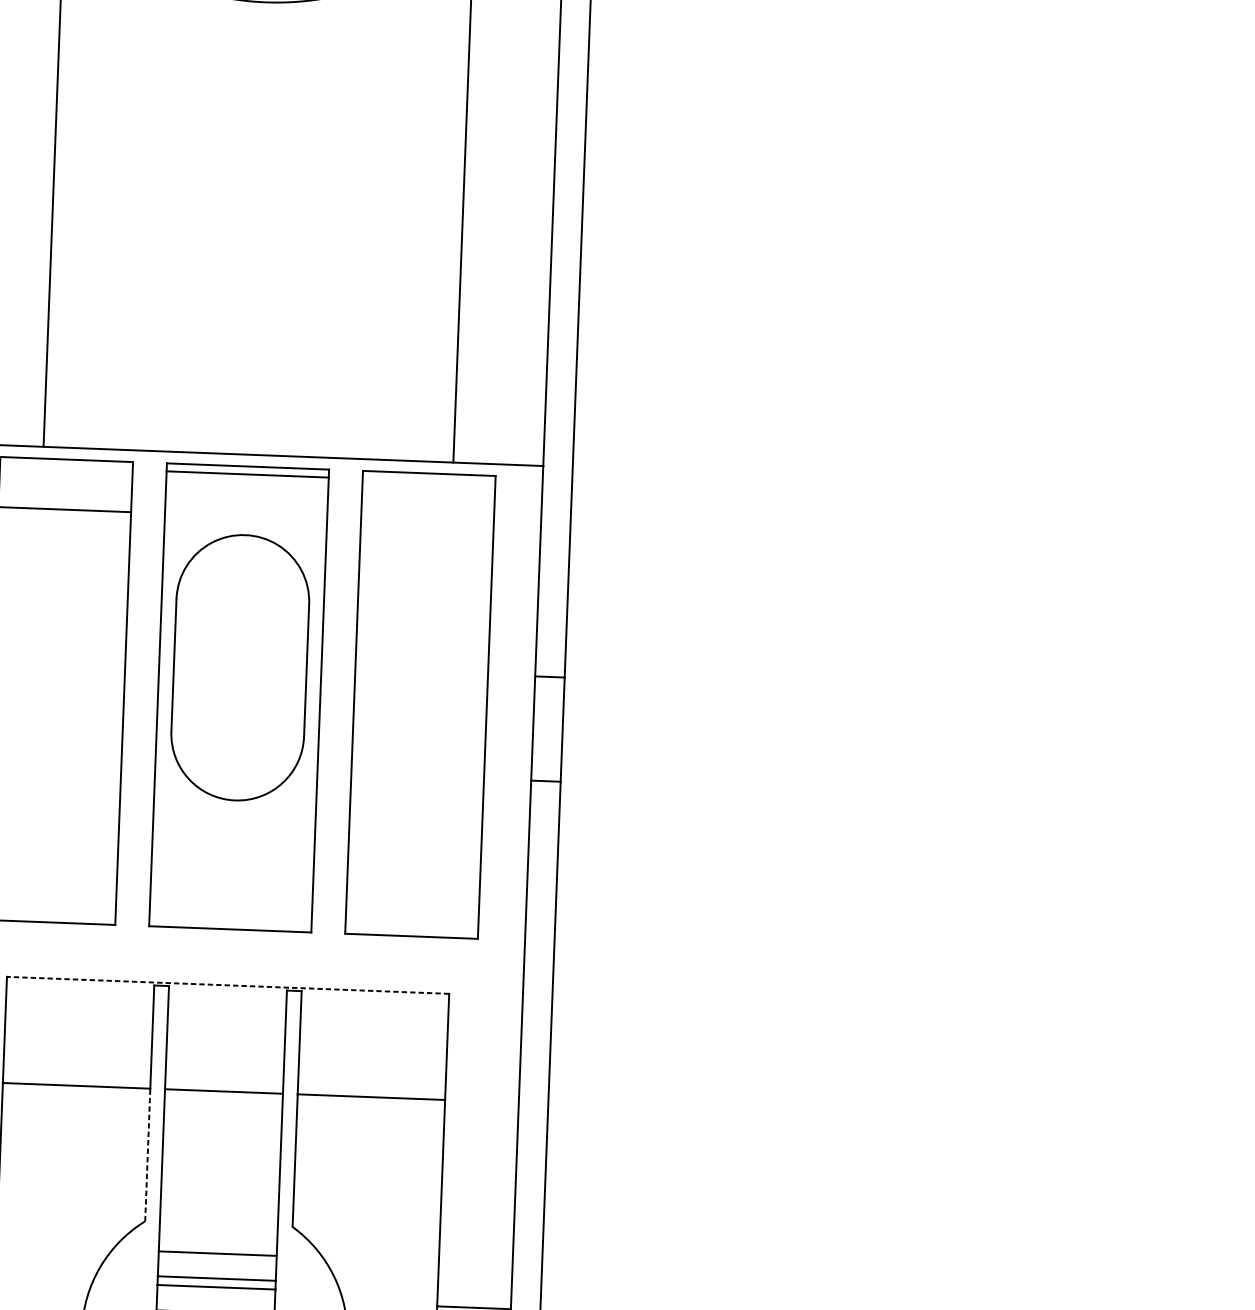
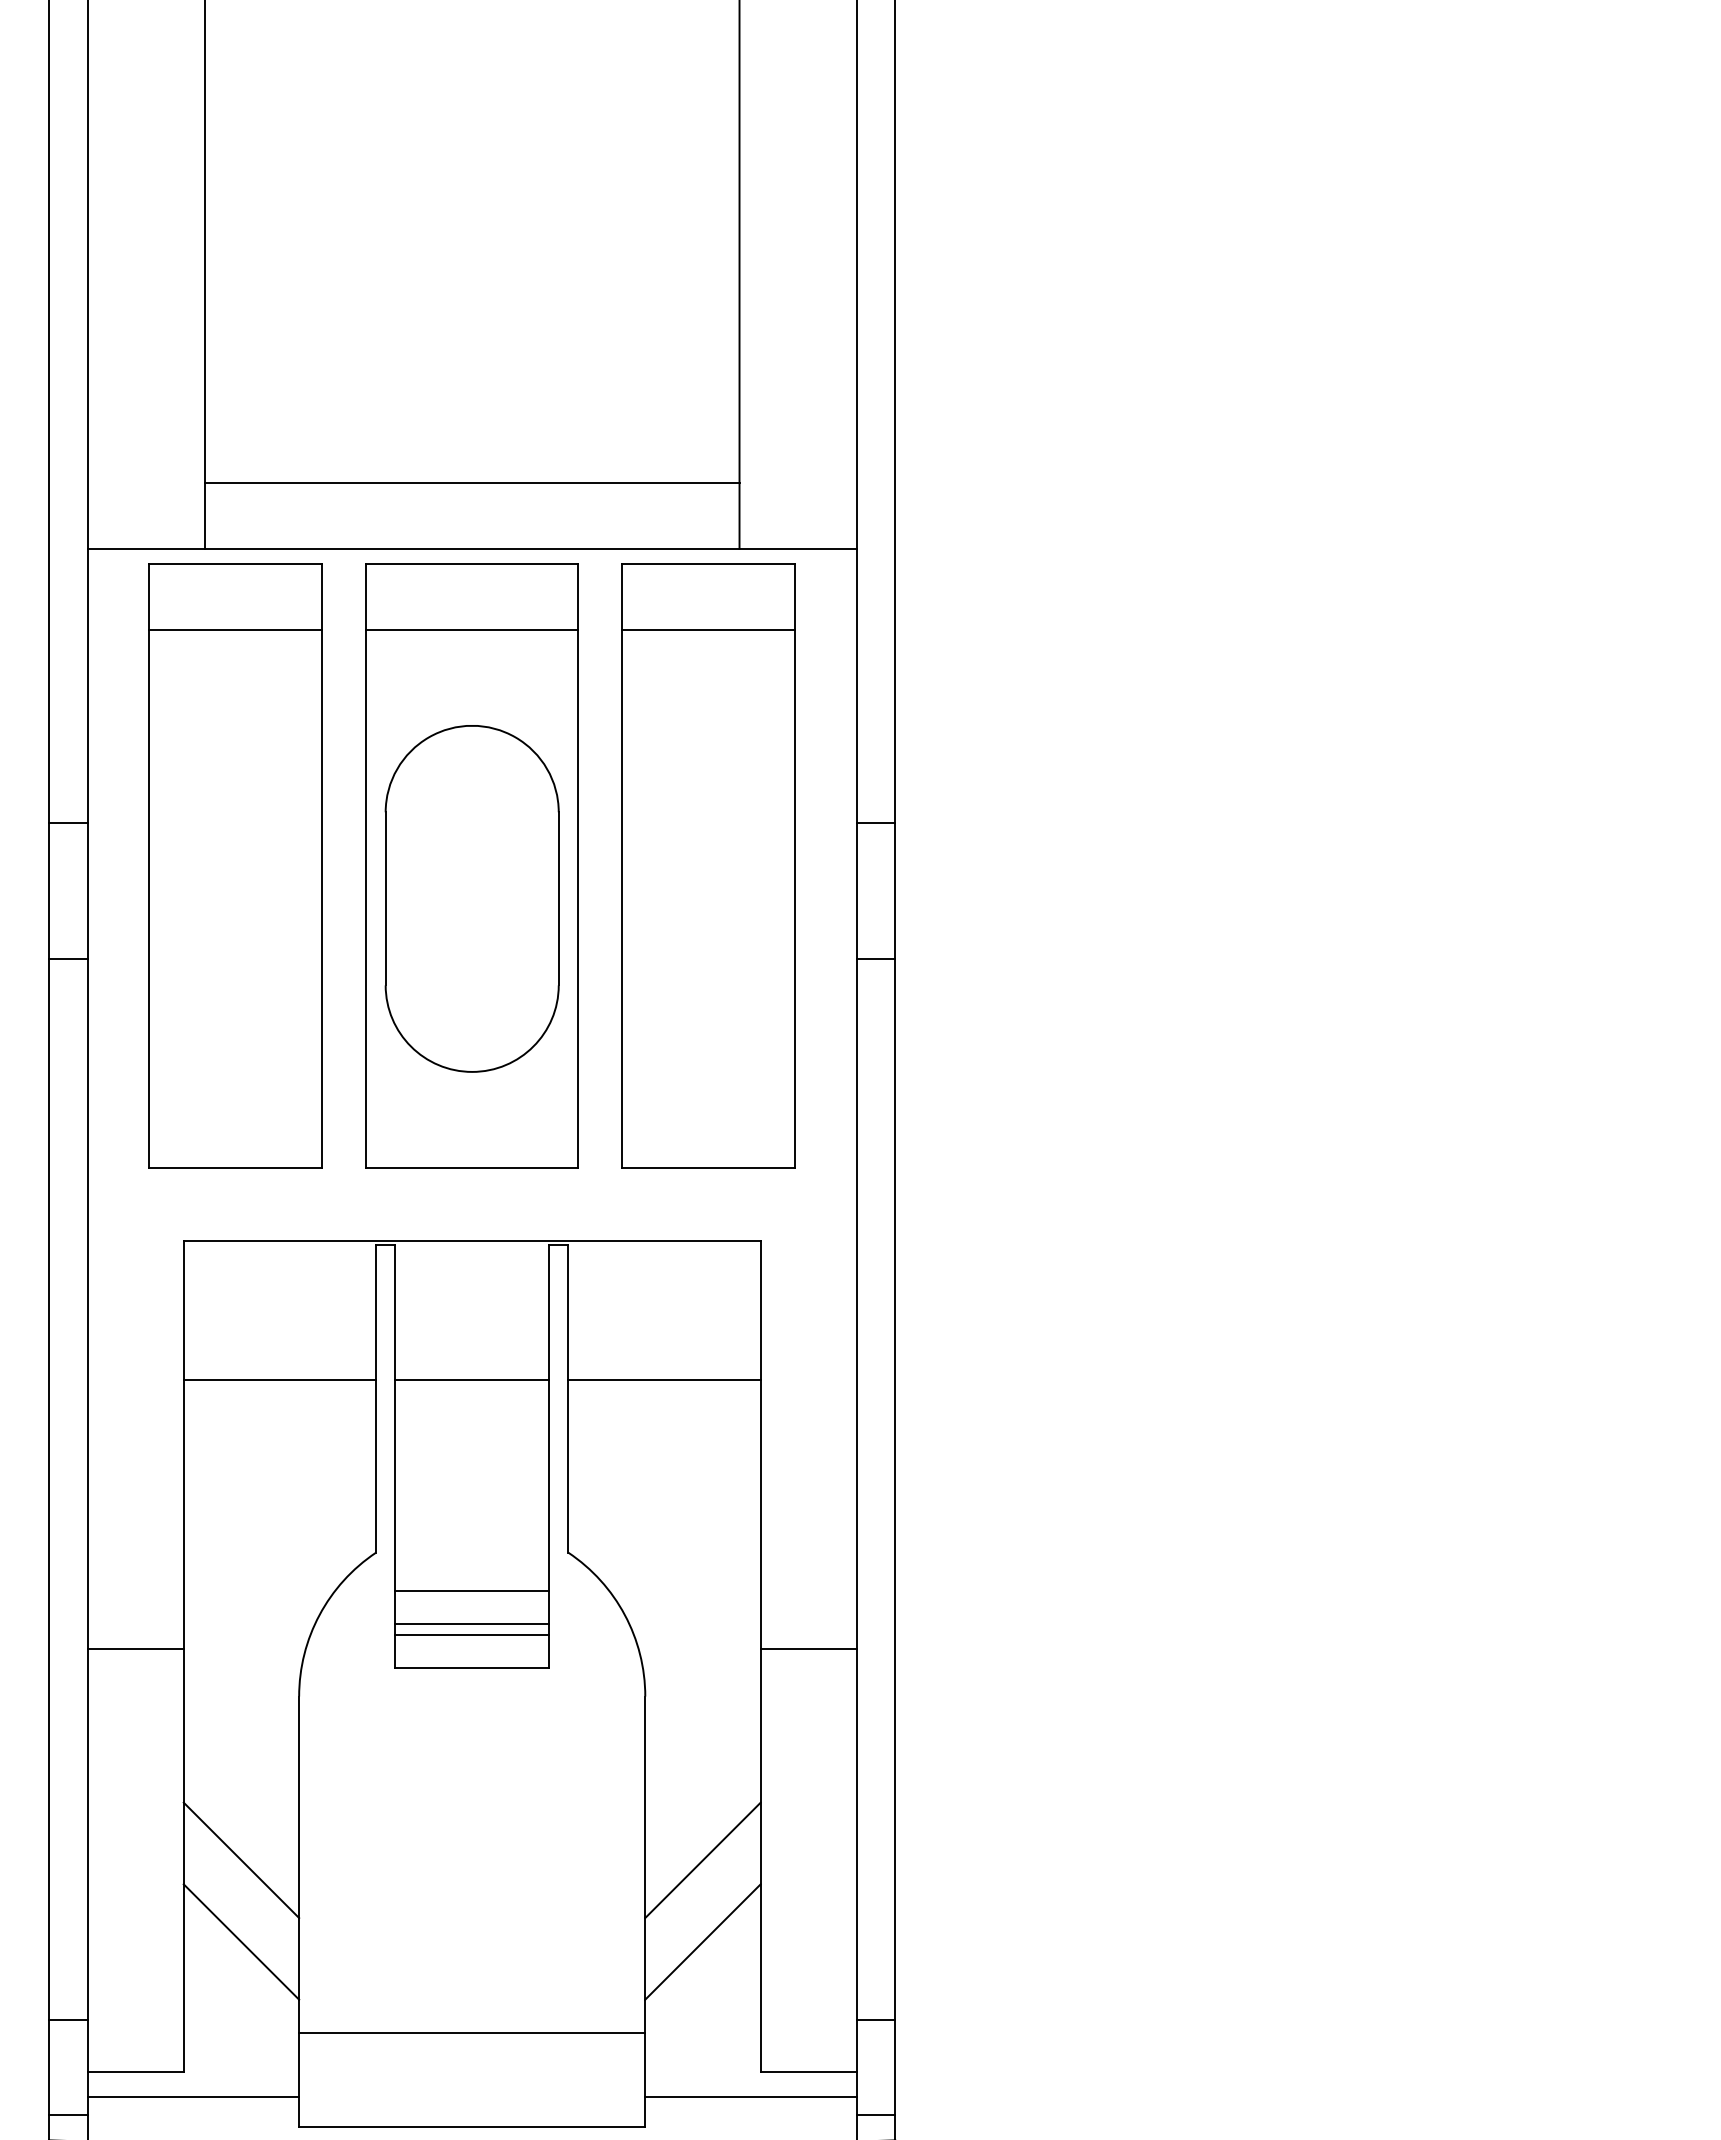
line: (249, 404) -> (471, 483), added
line: (247, 474) -> (471, 629), moved
line: (427, 523) -> (708, 629), added
part: (239, 667) -> (471, 898), moved
line: (227, 985) -> (471, 1241), dashed -> solid
line: (148, 1155) -> (376, 1466), dashed -> solid

